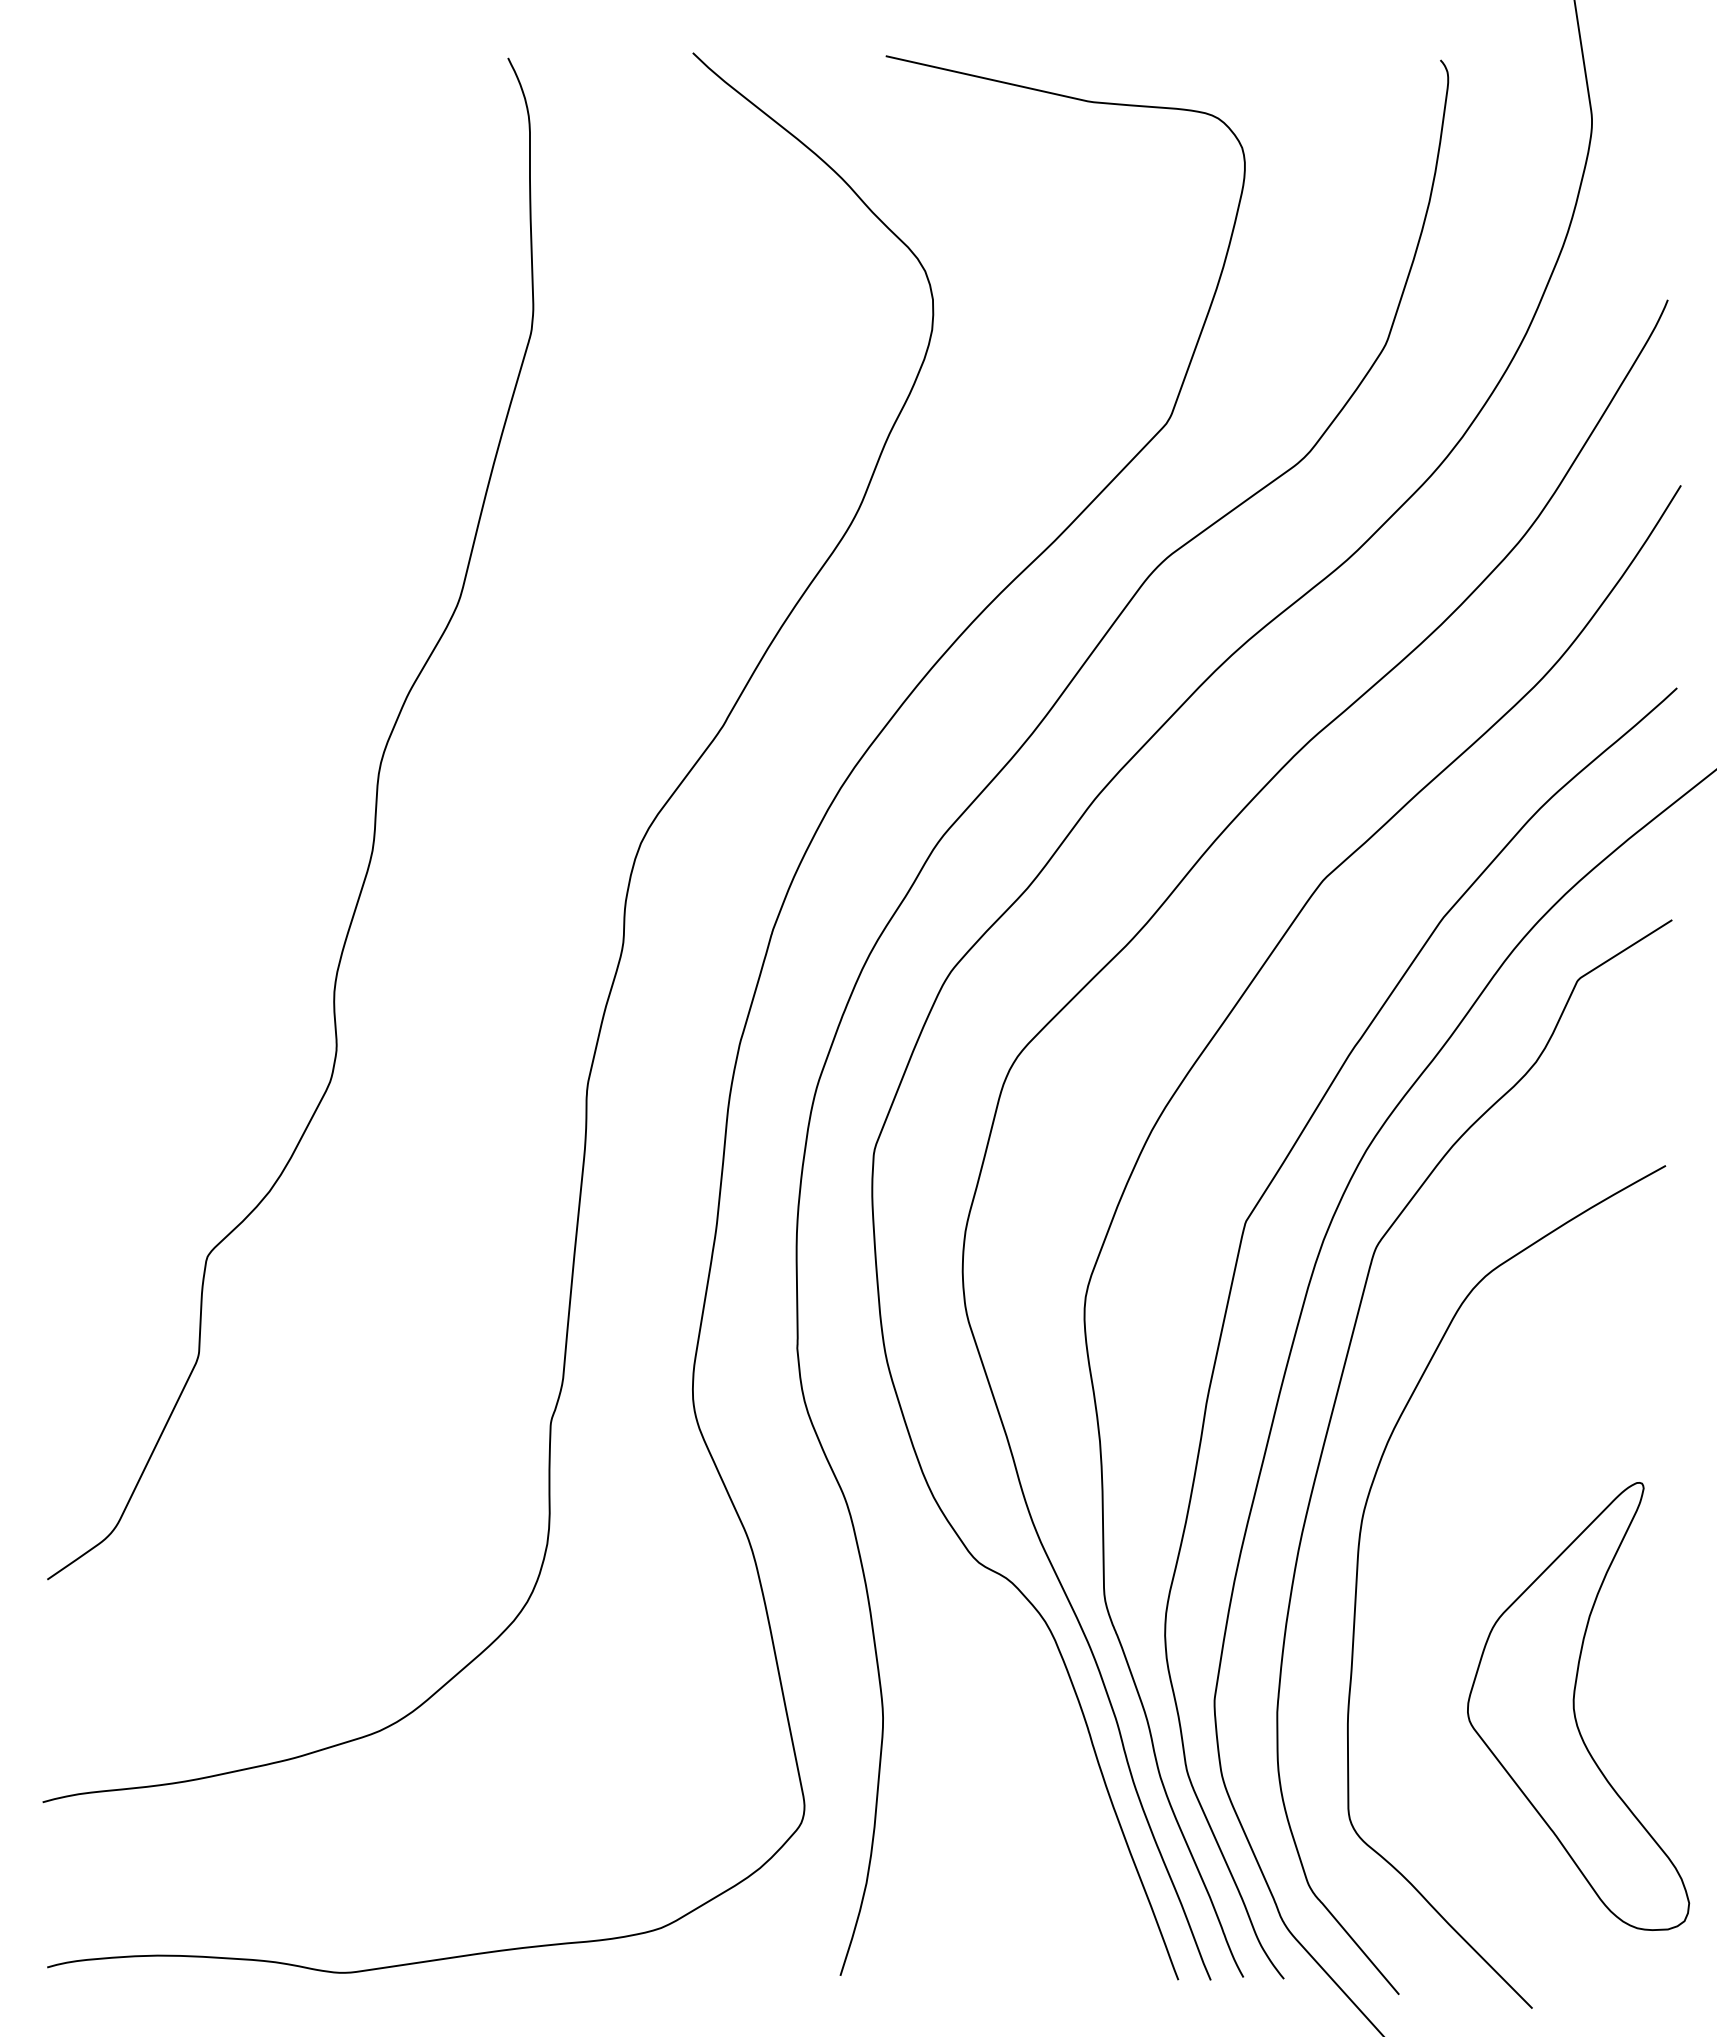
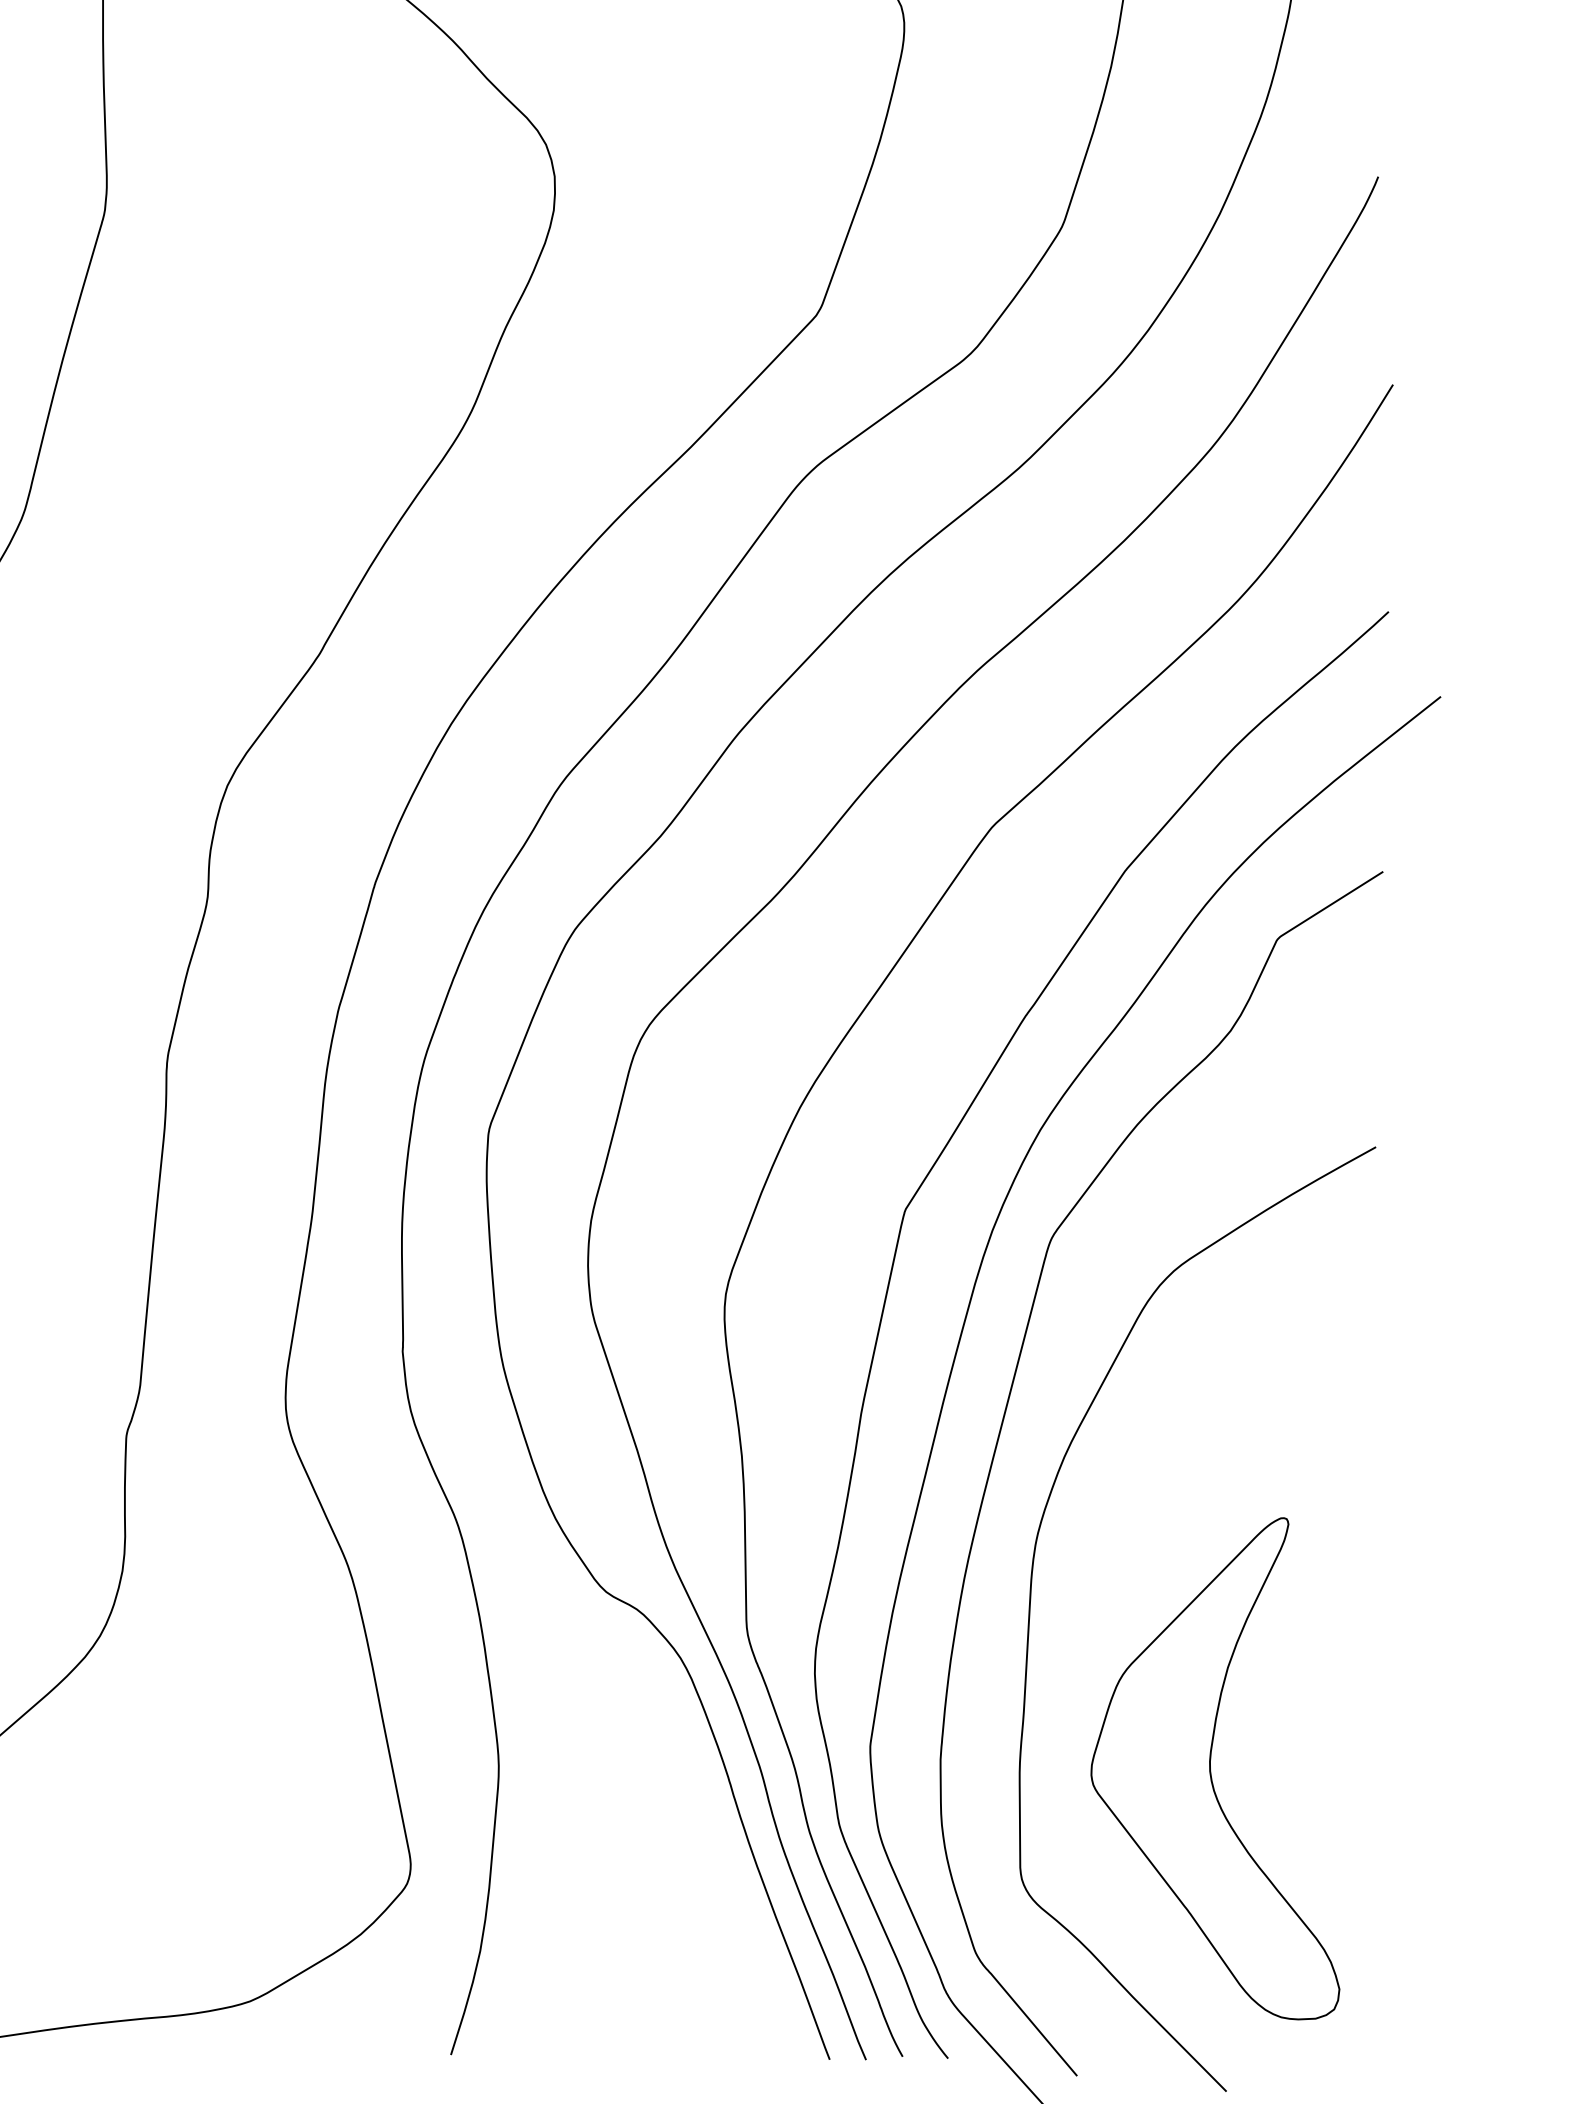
part: (1578, 1706) -> (1215, 1768), moved

